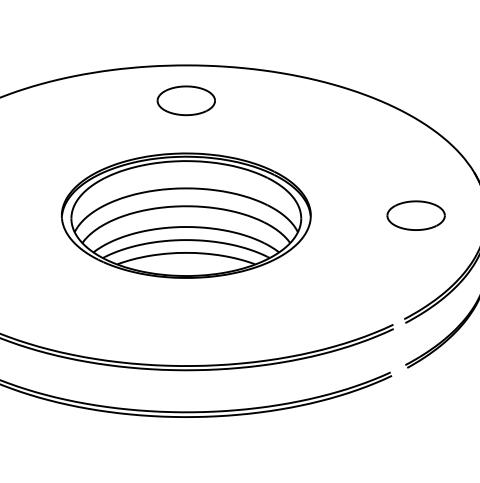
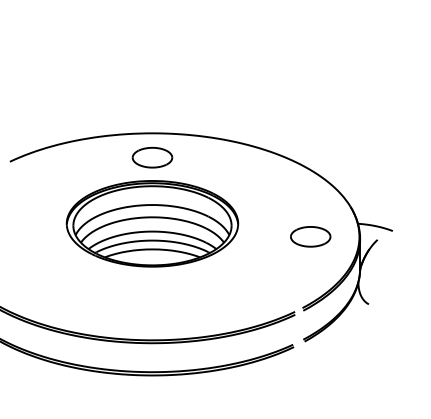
part: (186, 215) -> (152, 223), moved

